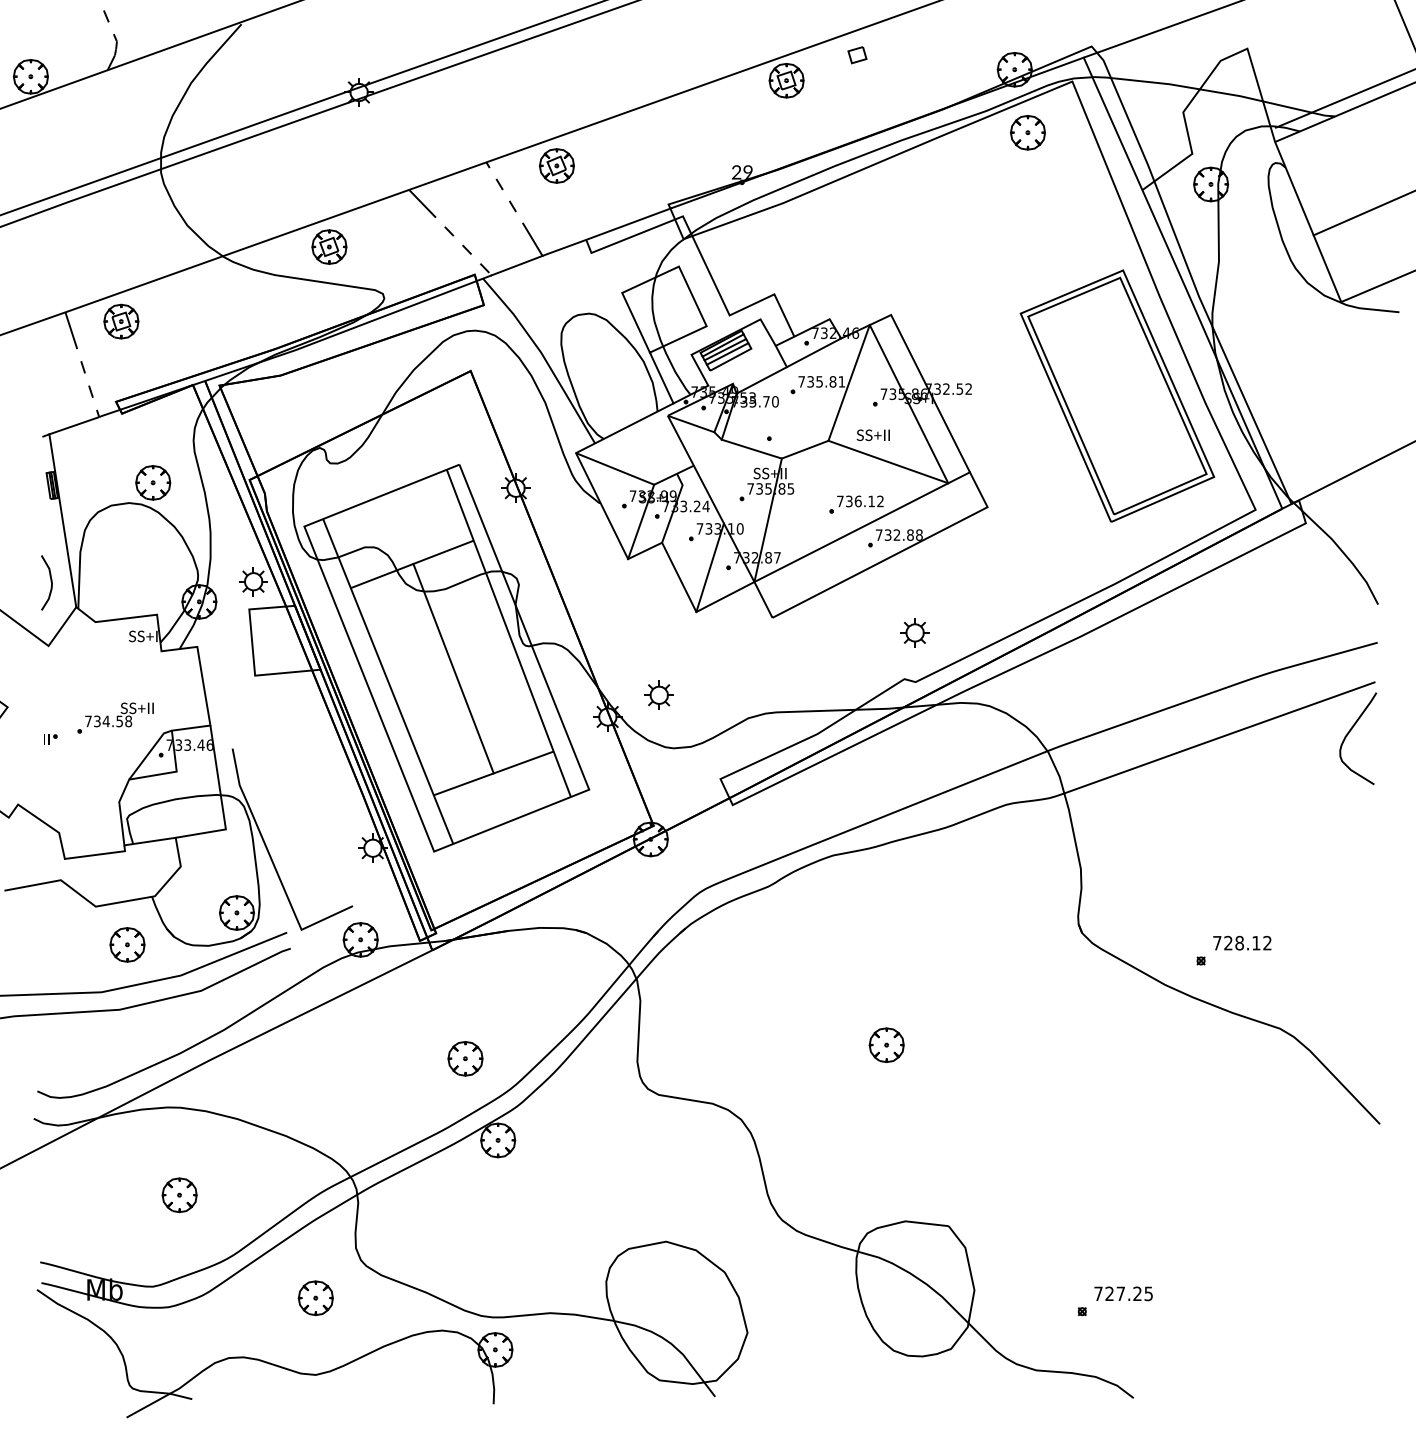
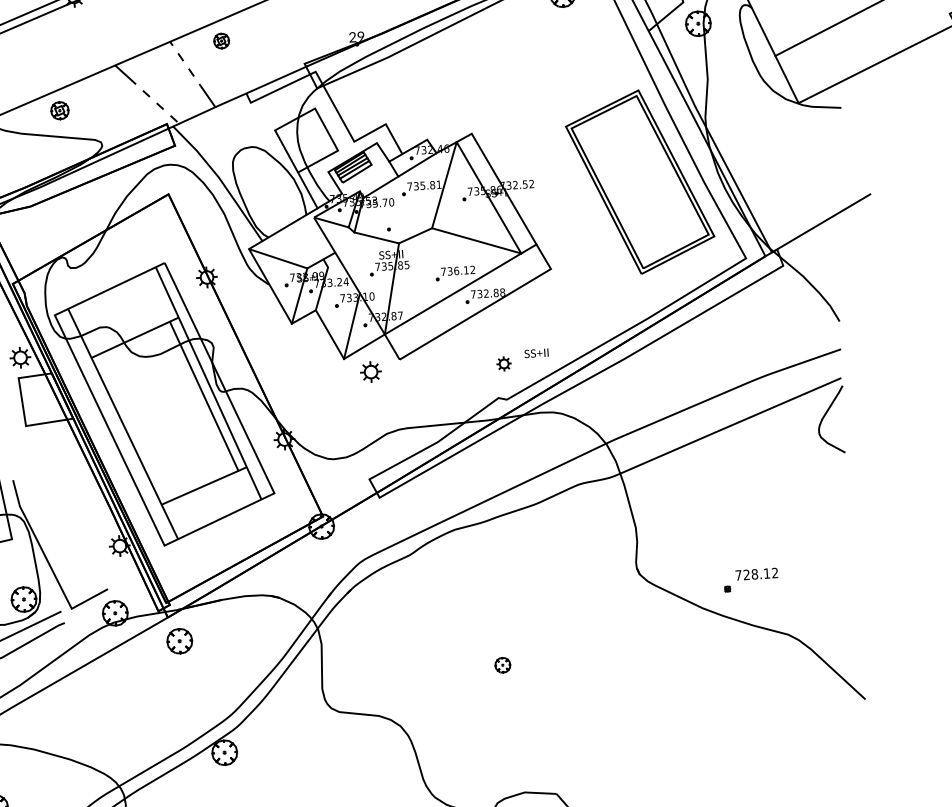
part: (556, 165) -> (221, 40), size x0.6
part: (329, 246) -> (59, 110), size x0.7
text: (872, 434) -> (535, 352), moved
part: (914, 632) -> (503, 363), size x0.7
line: (453, 668) -> (204, 396), moved
part: (658, 694) -> (370, 371), moved
part: (886, 1045) -> (502, 665), size x0.6
part: (465, 1058) -> (179, 641), moved

